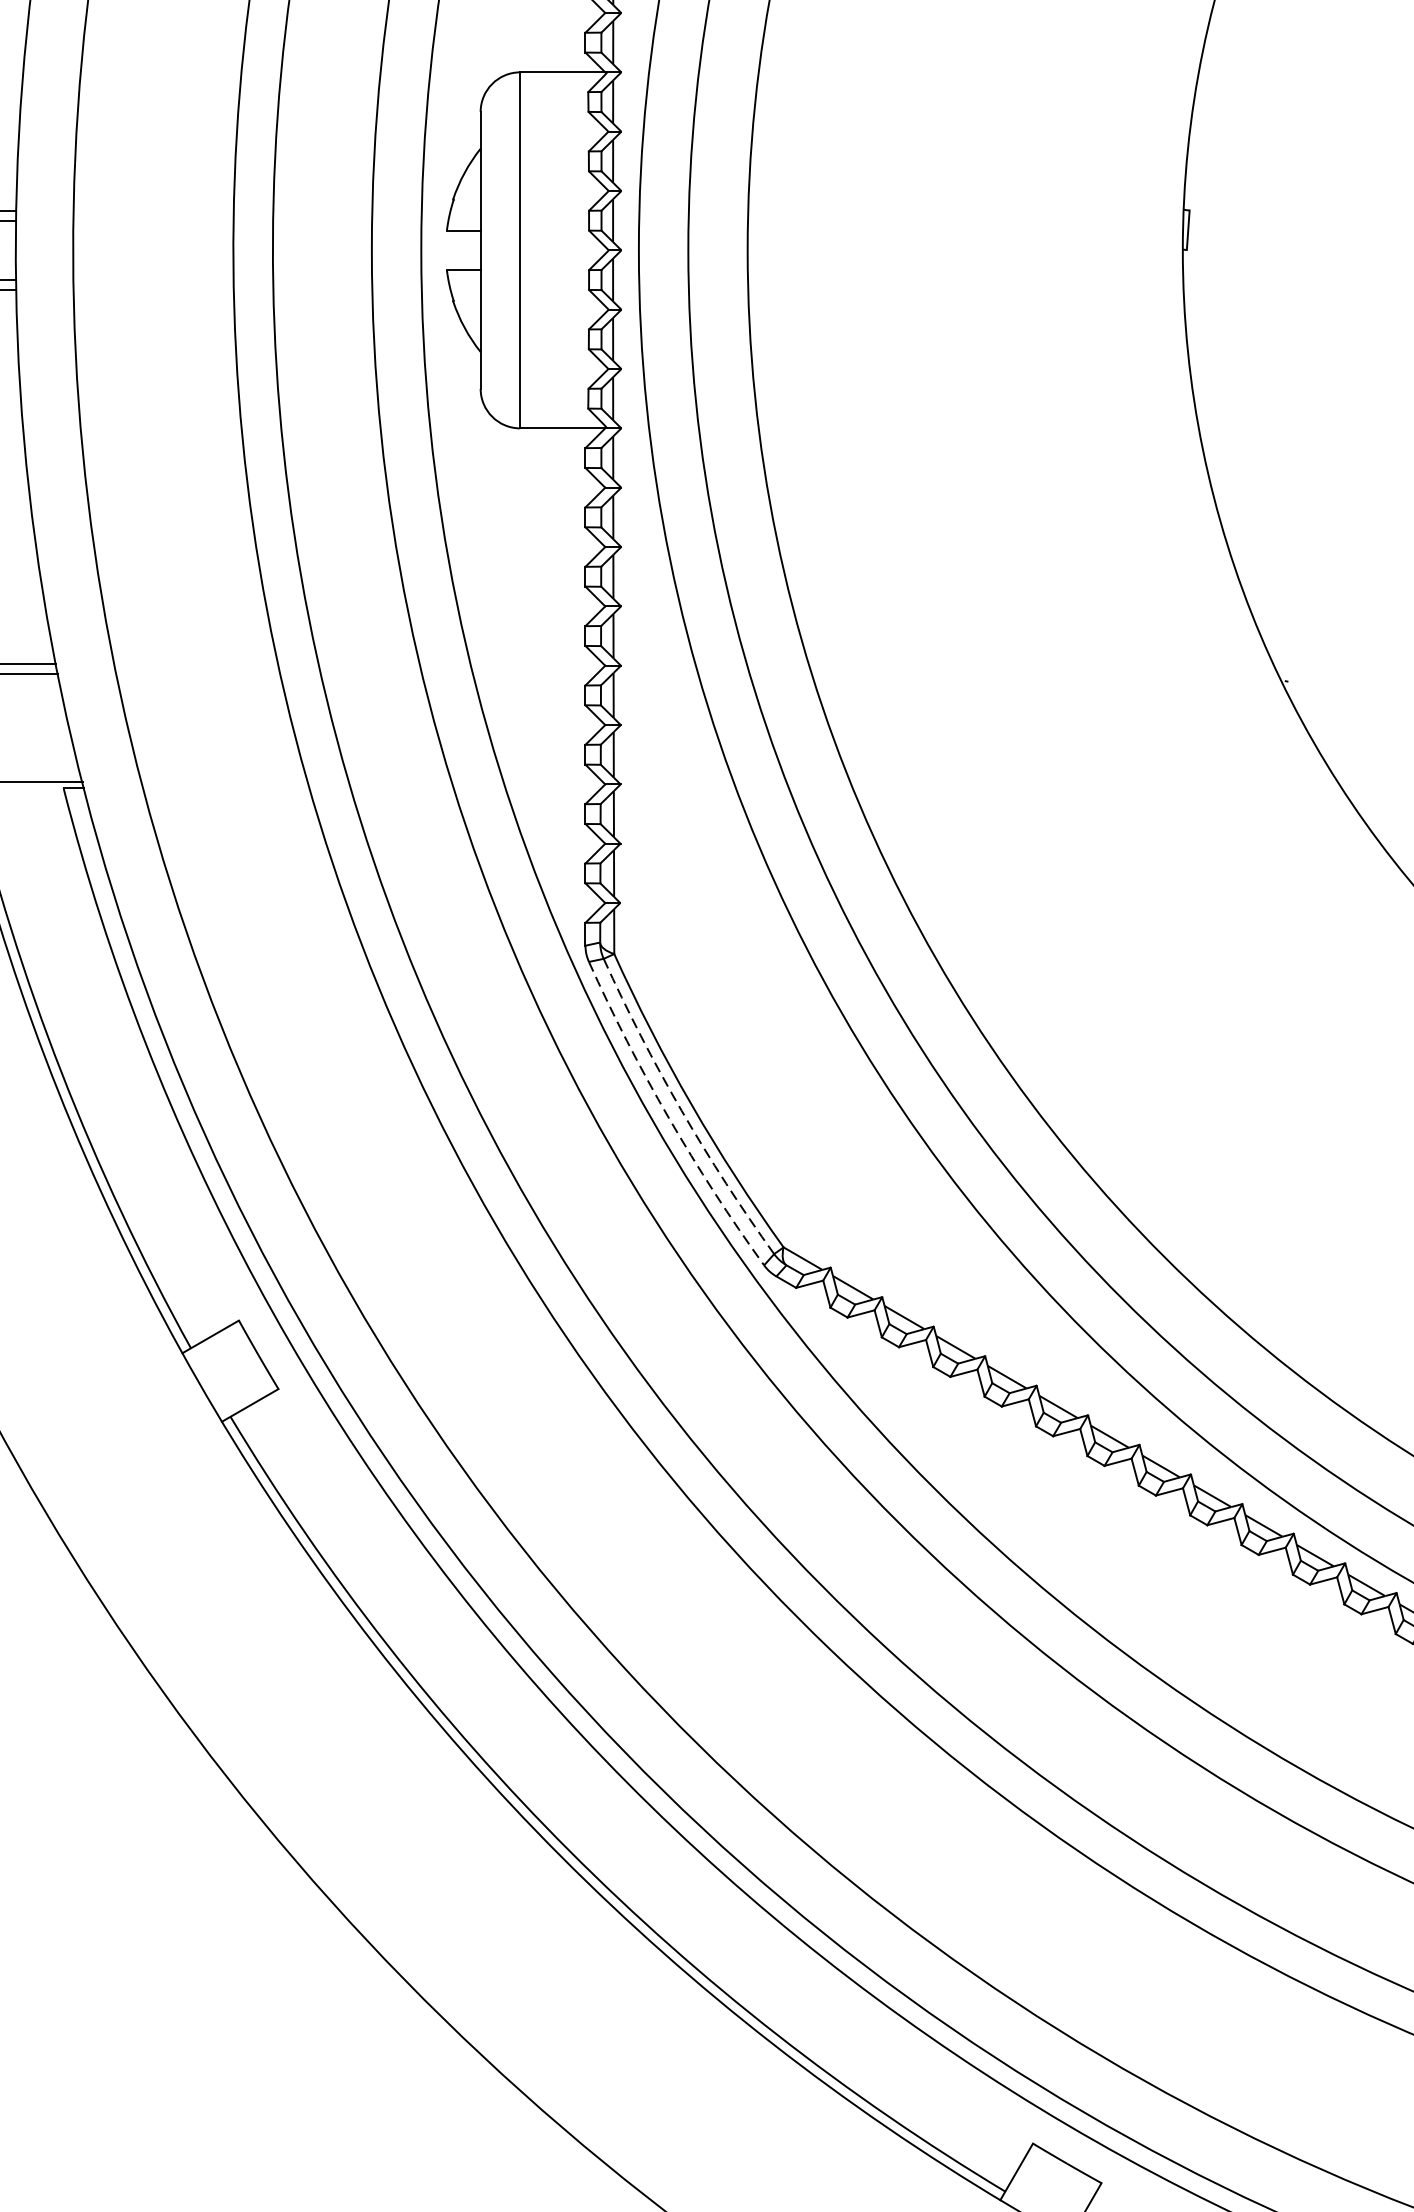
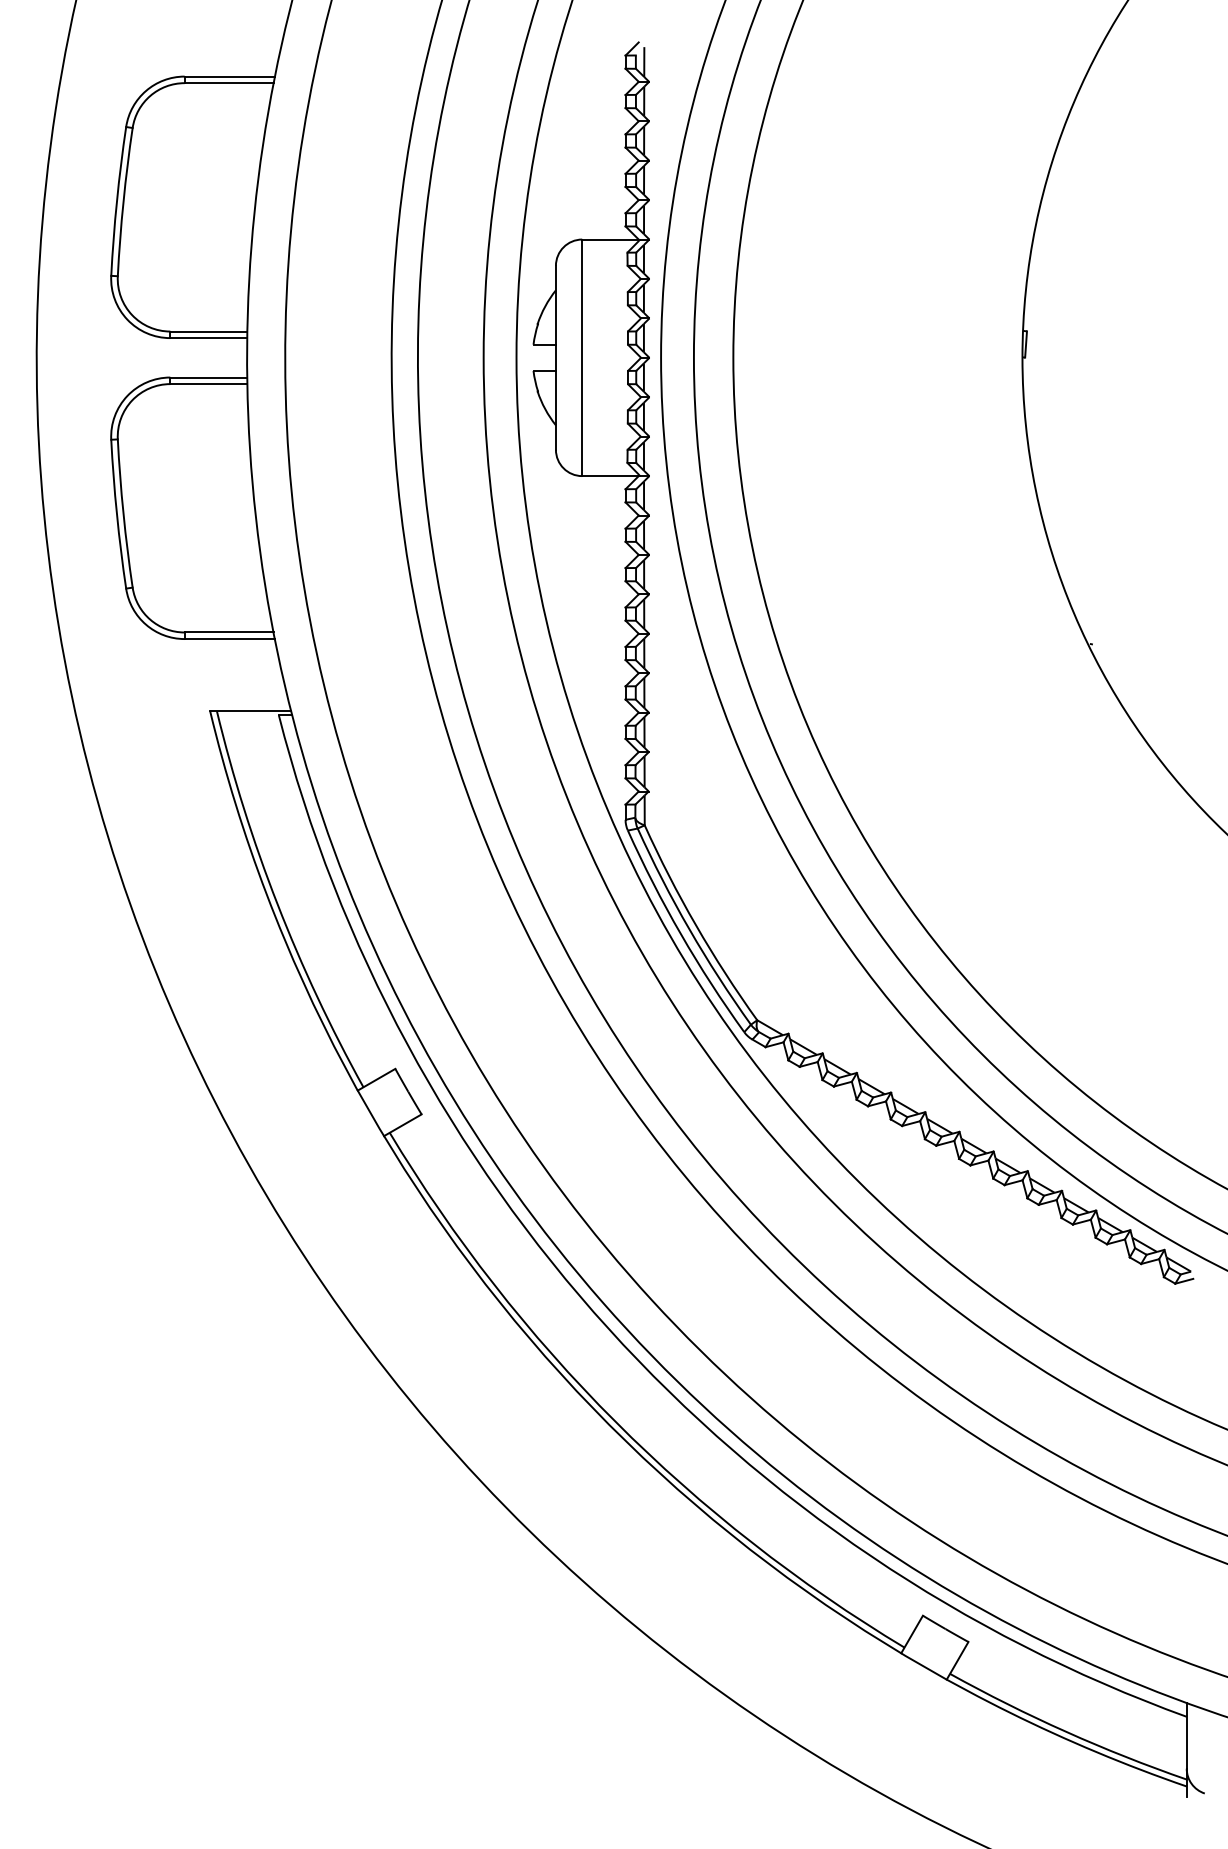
arc: (681, 1110) -> (689, 929), dashed -> solid
arc: (669, 1118) -> (681, 934), dashed -> solid

